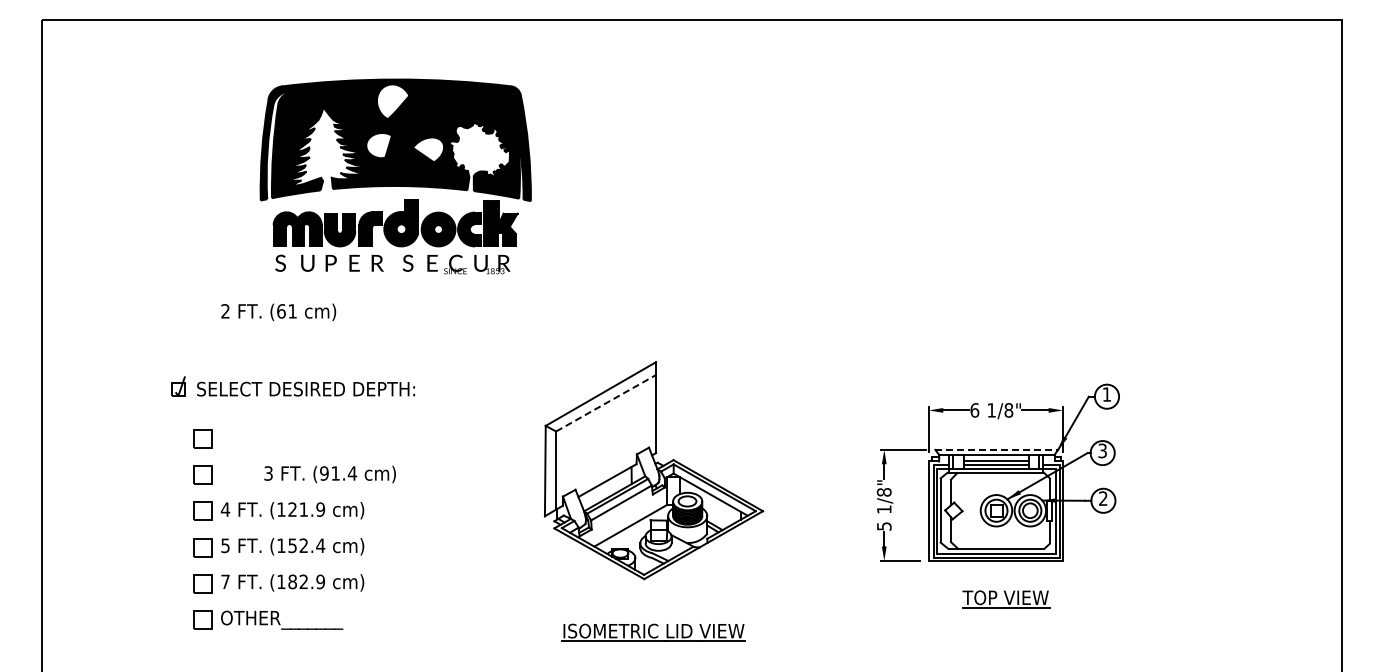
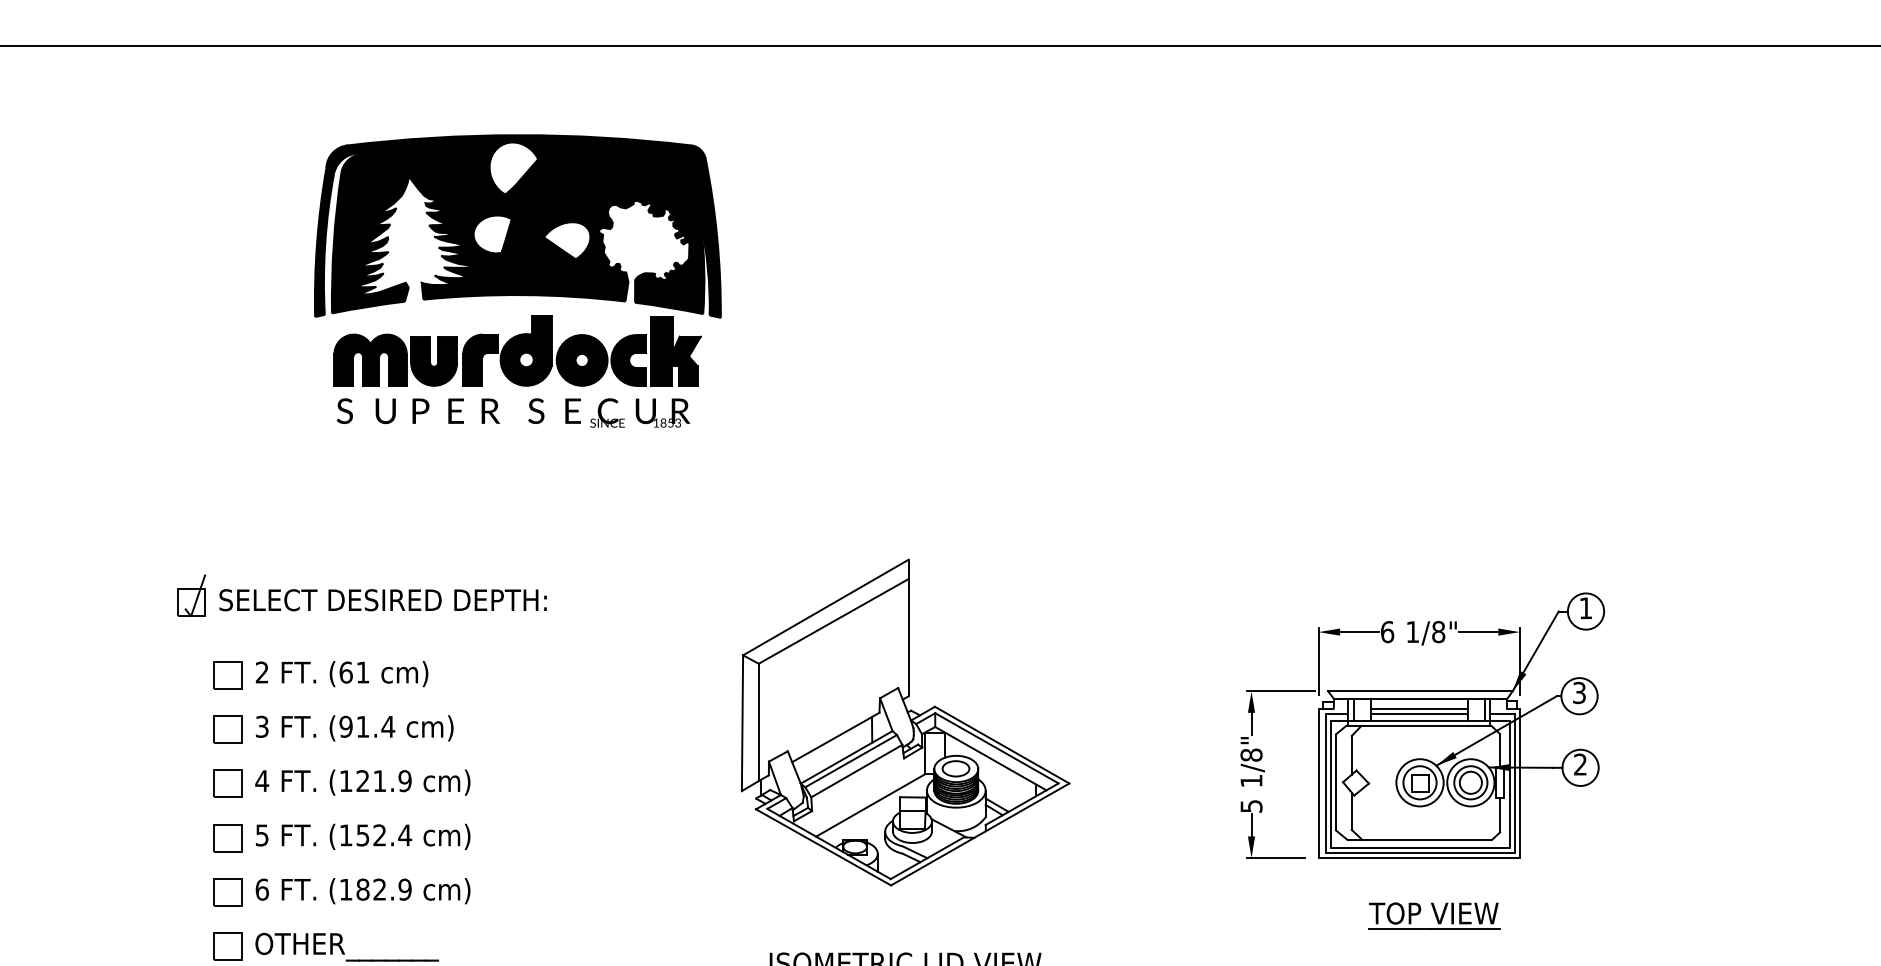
text: (278, 311) -> (341, 672), moved
part: (178, 386) -> (191, 596), size x1.43
line: (606, 403) -> (834, 621), dashed -> solid
line: (997, 449) -> (1421, 690), dashed -> solid
text: (329, 474) -> (353, 728), moved
text: (225, 581) -> (262, 889), 7 -> 6

